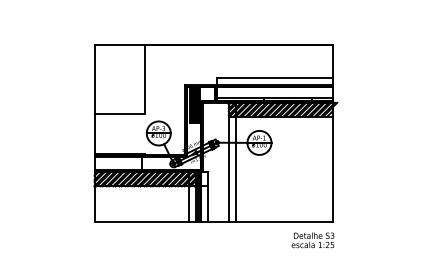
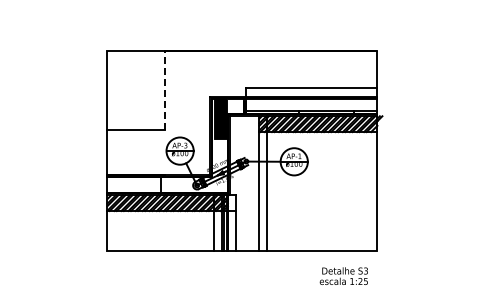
line: (144, 79) -> (164, 89), solid -> dashed
text: (312, 239) -> (343, 275), moved

